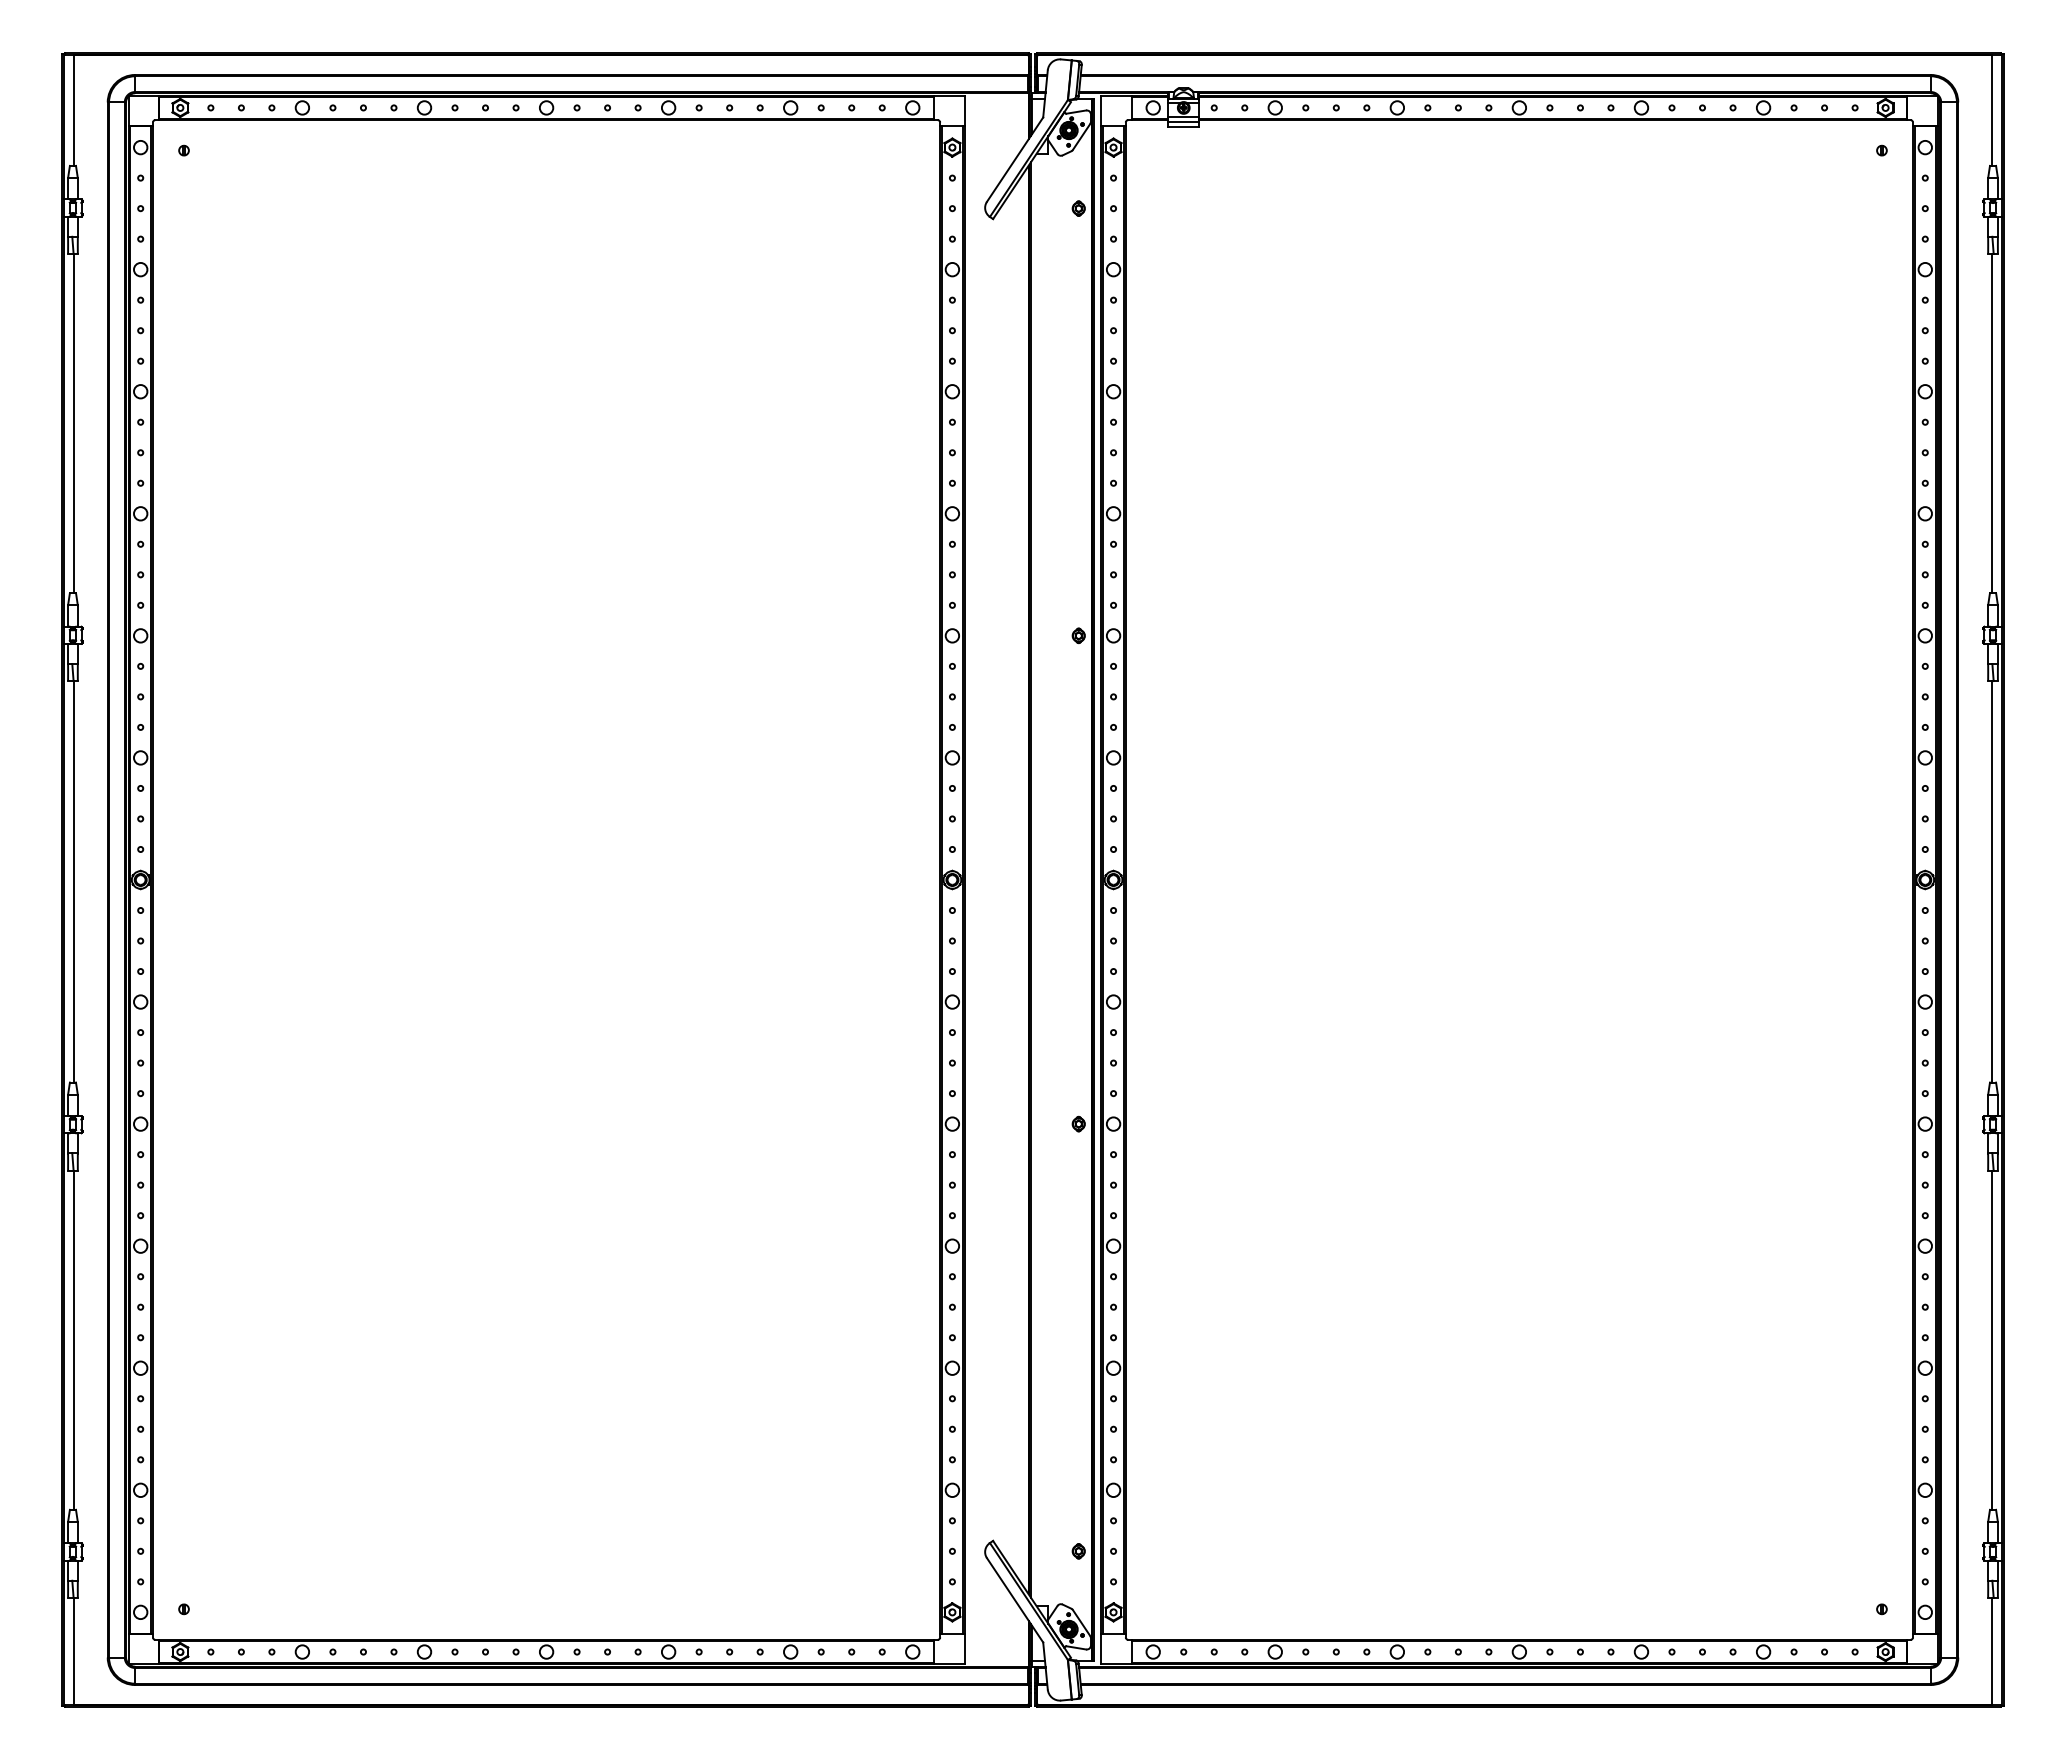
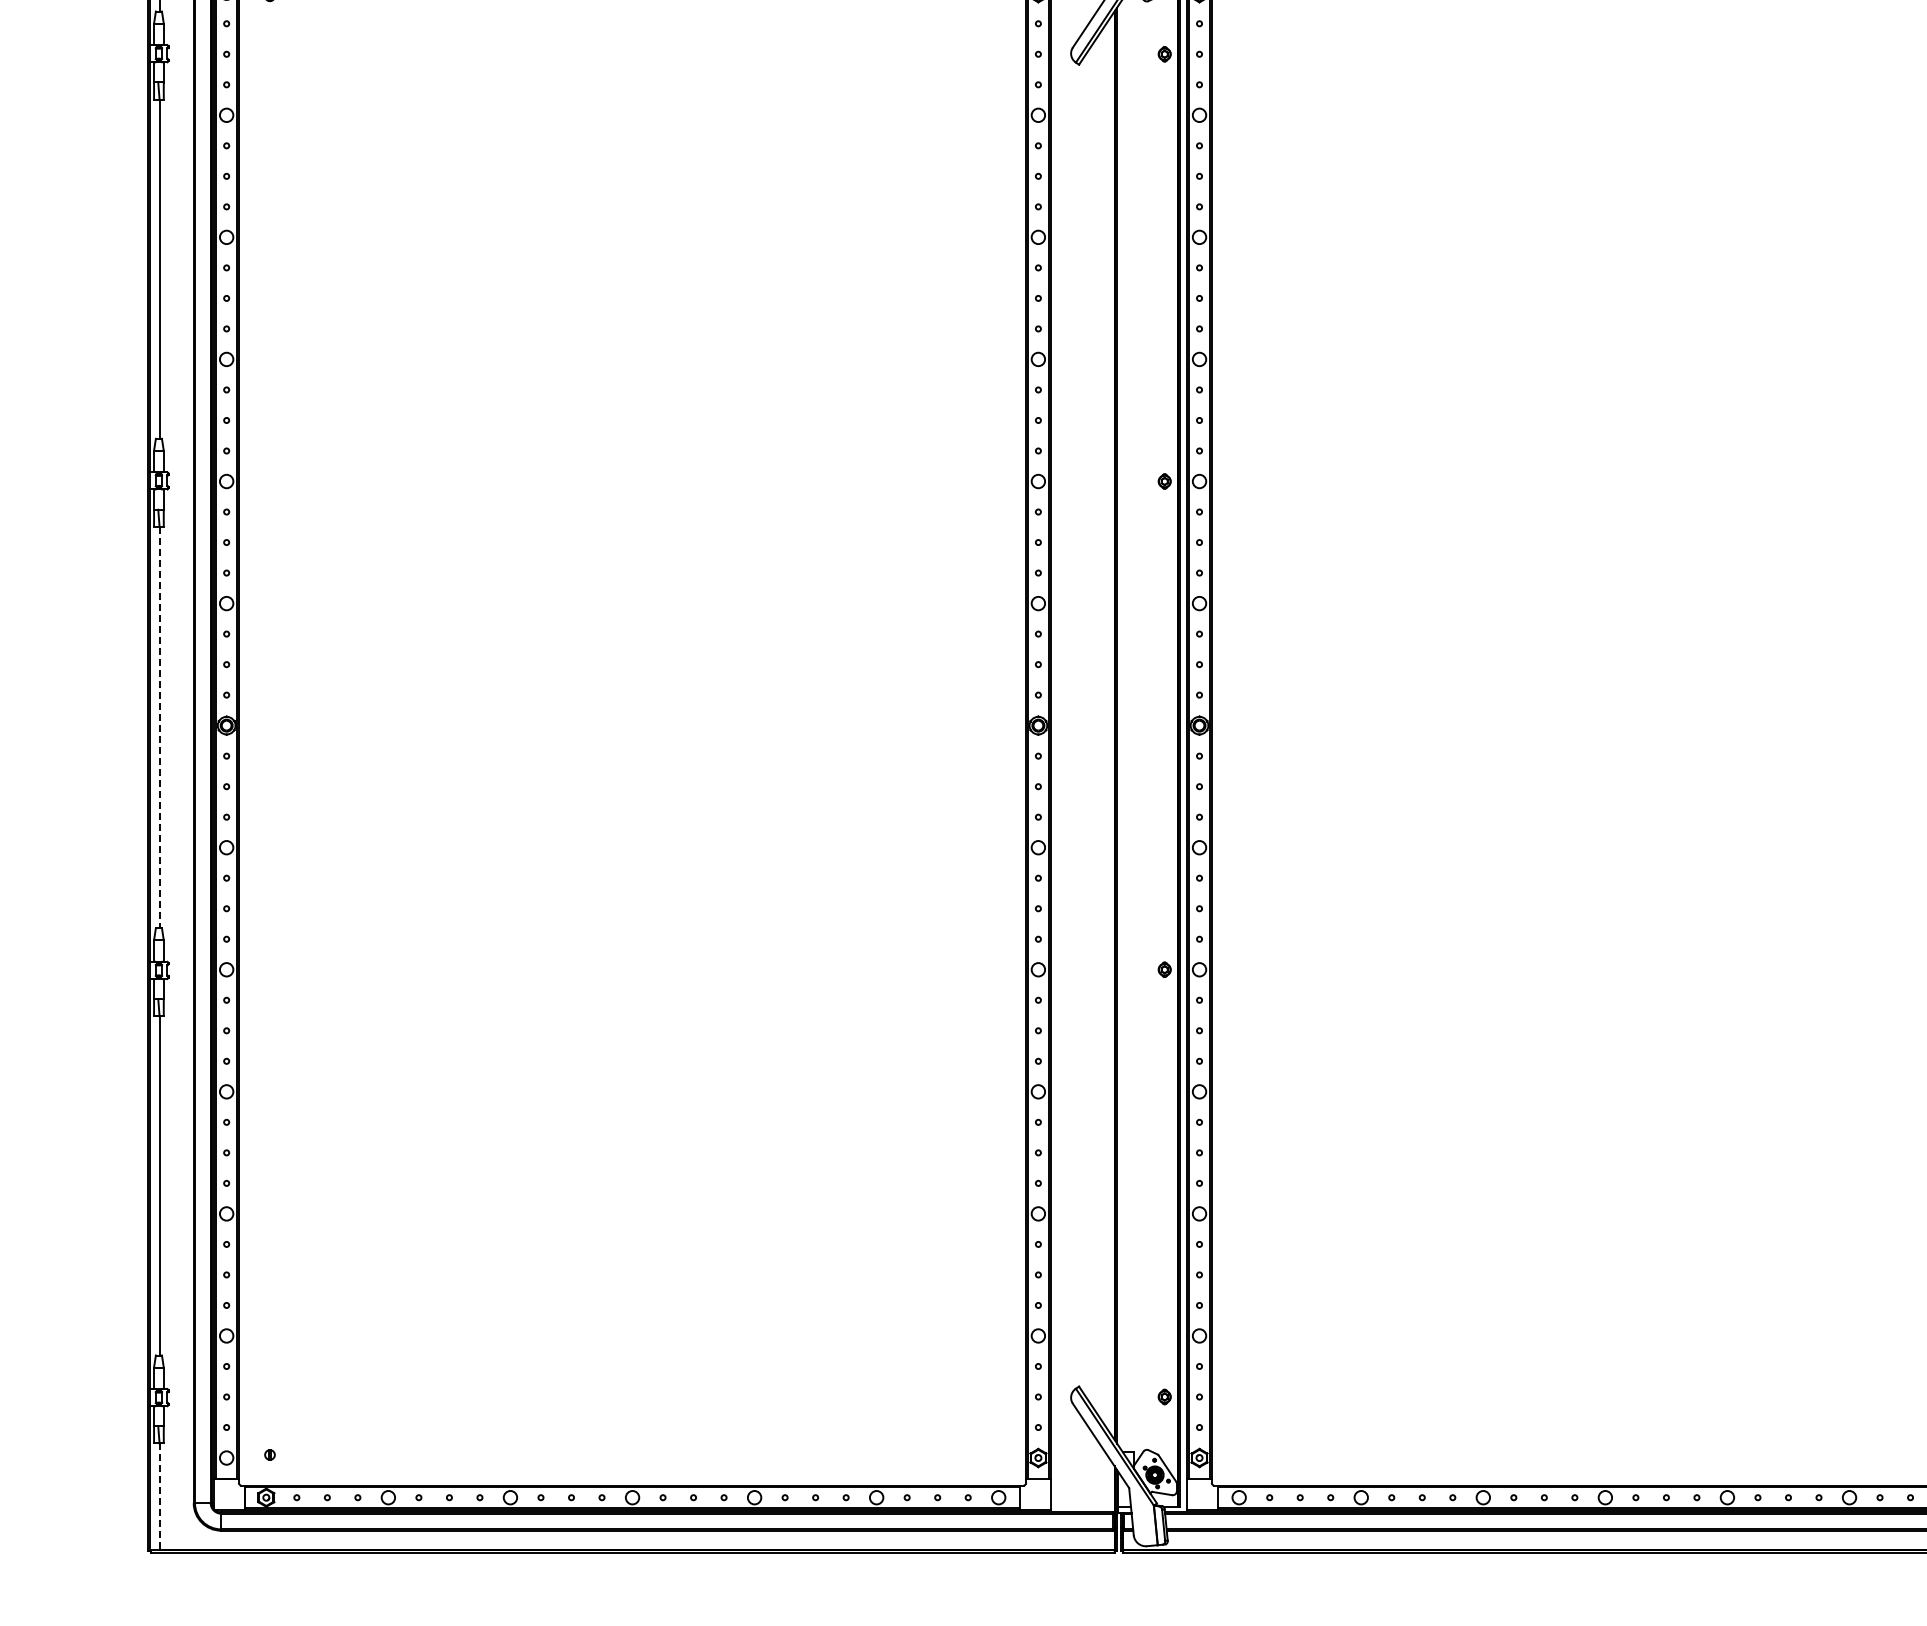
line: (73, 881) -> (159, 727), solid -> dashed
line: (73, 1651) -> (159, 1497), solid -> dashed

